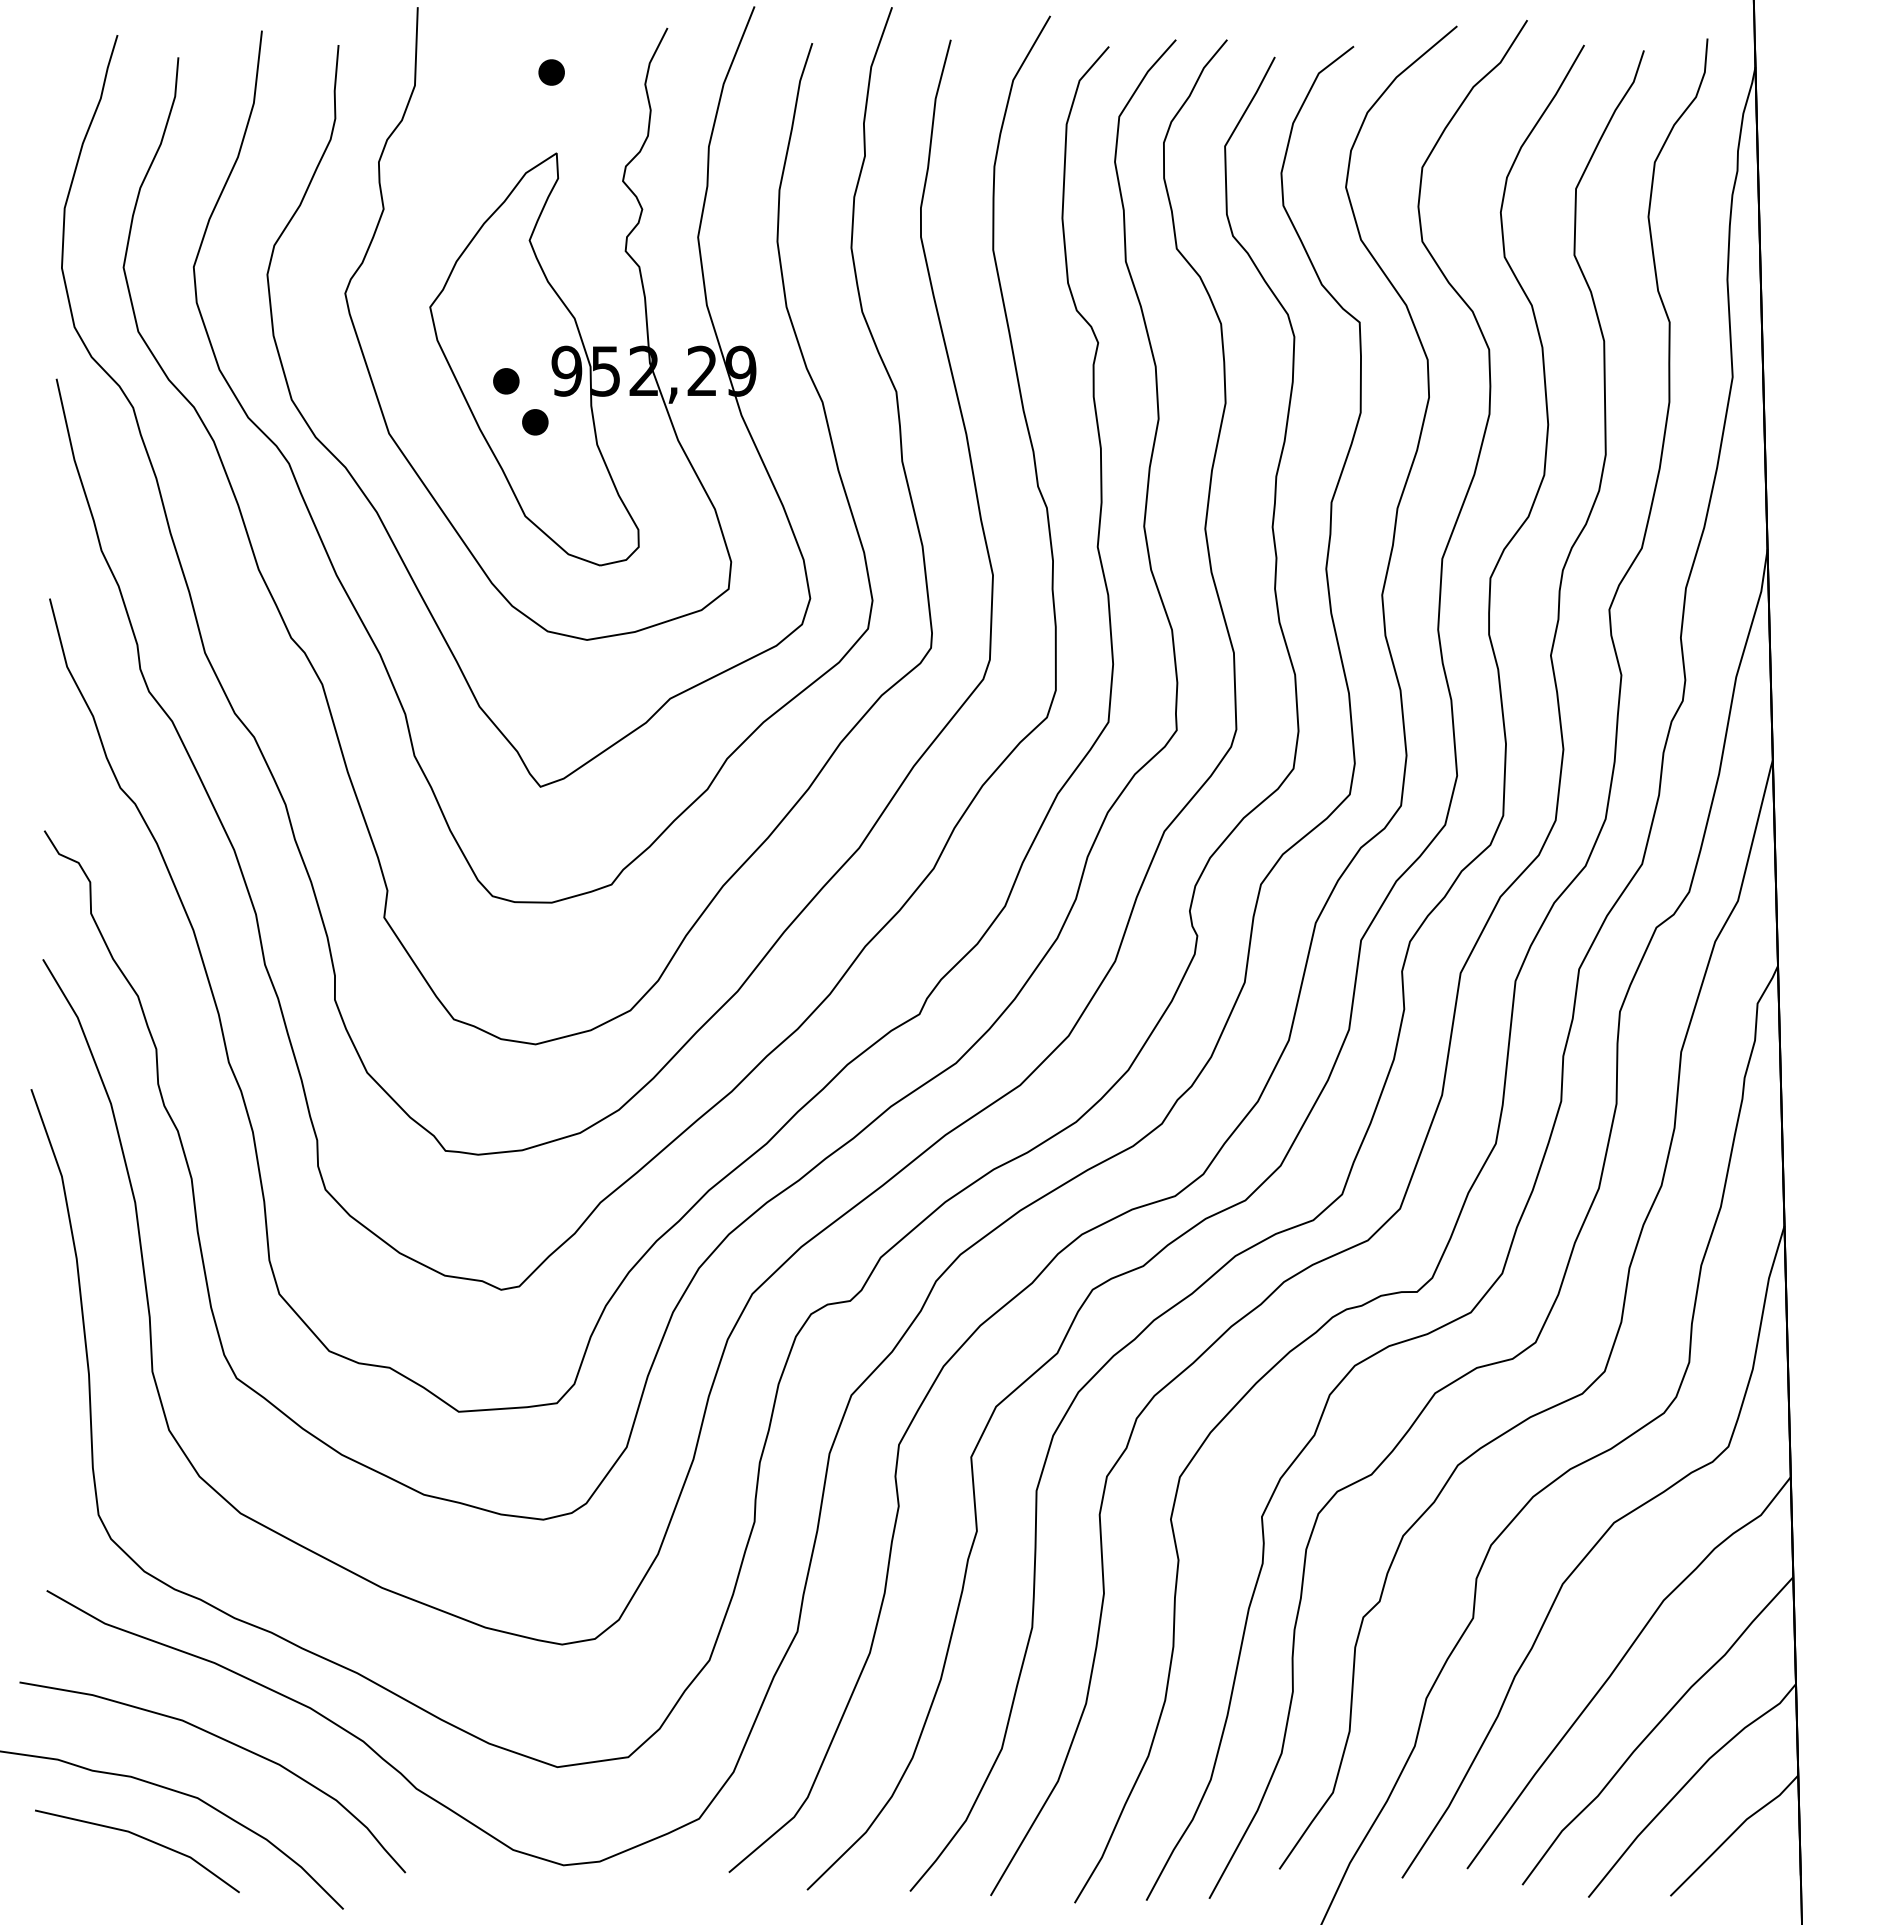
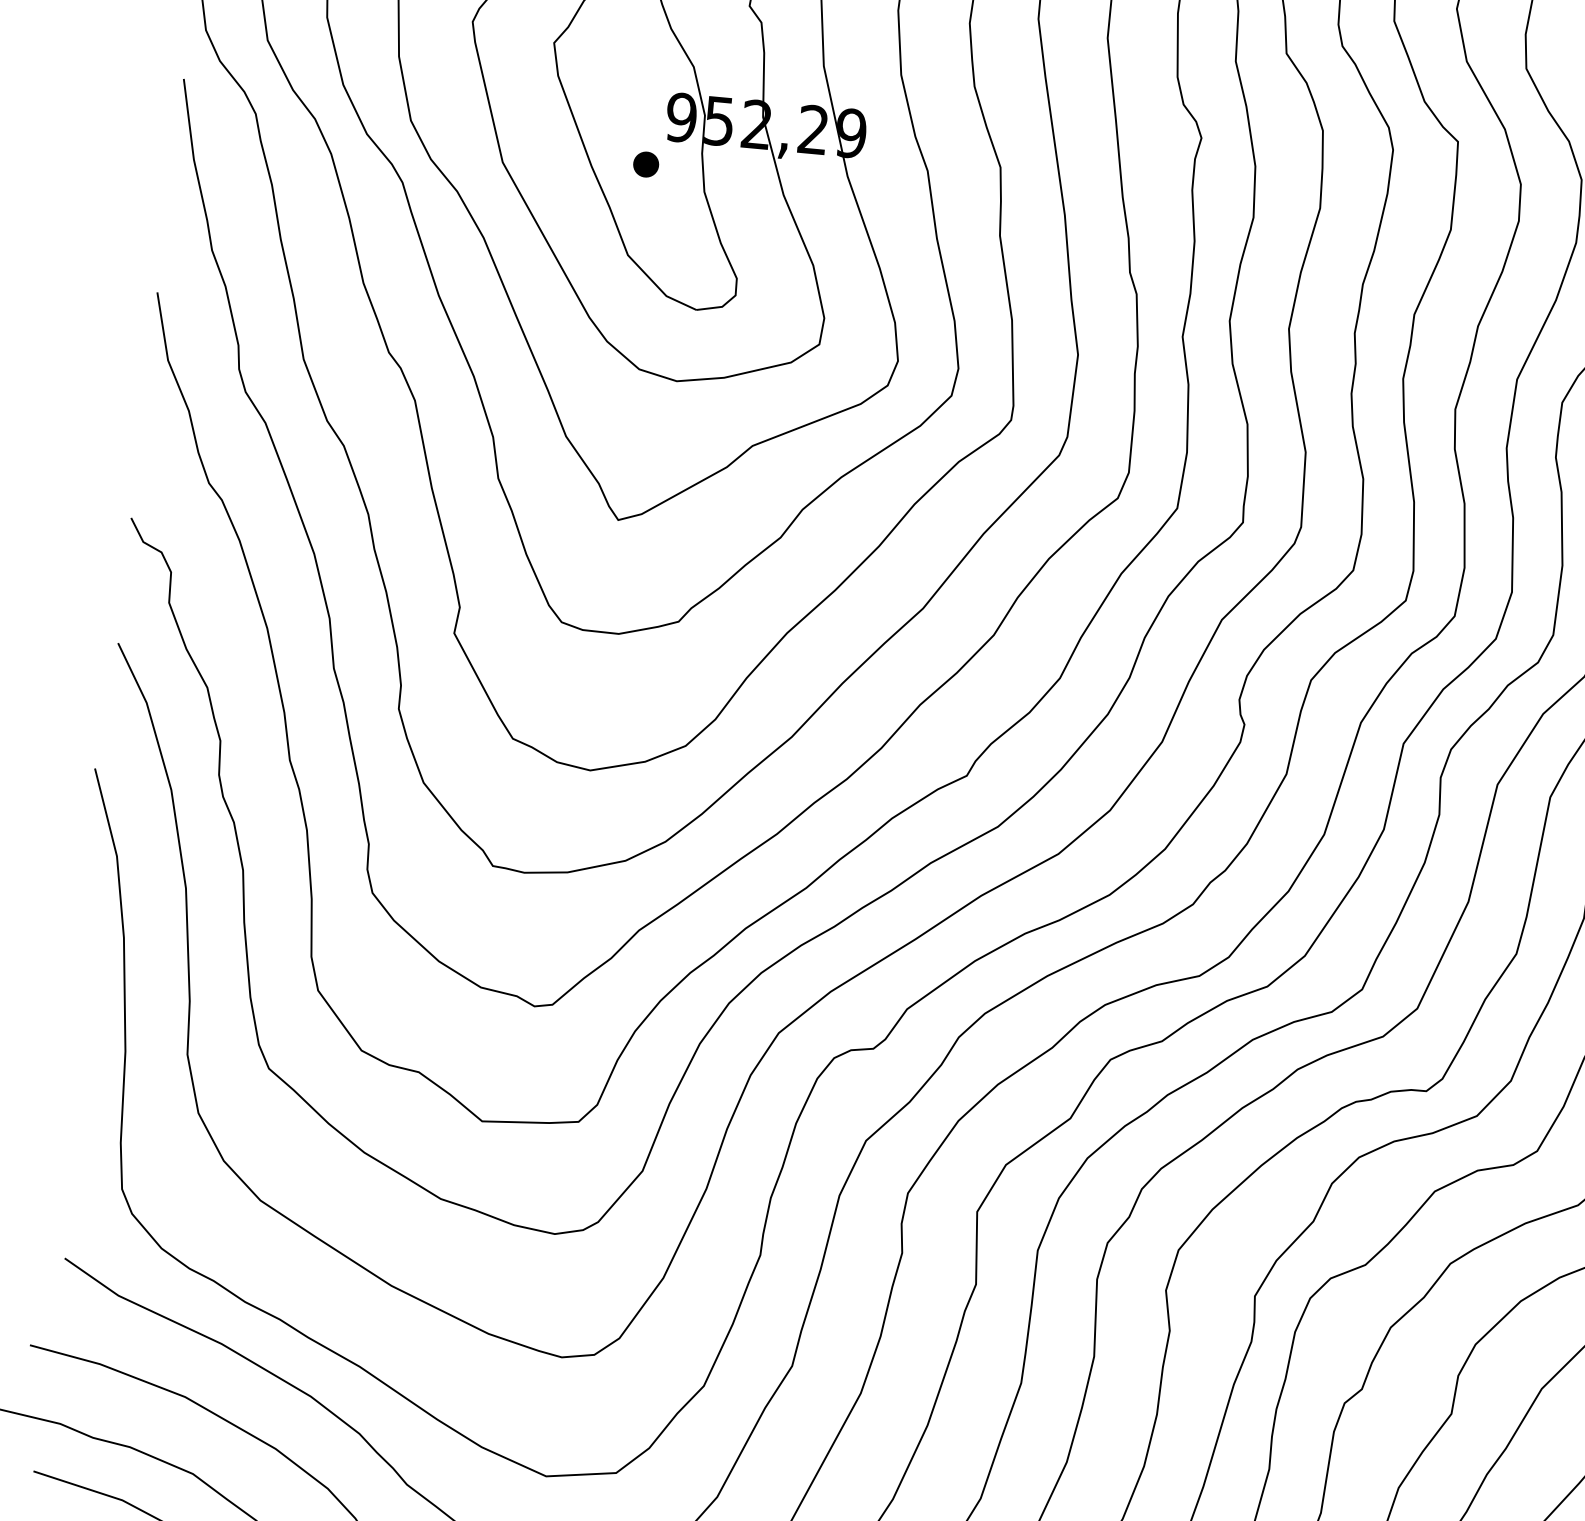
part: (506, 381) -> (621, 122), removed

